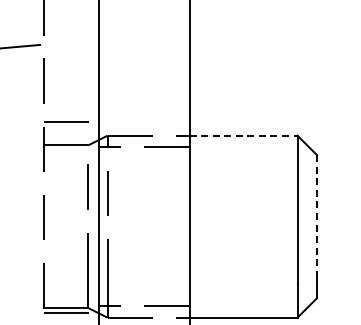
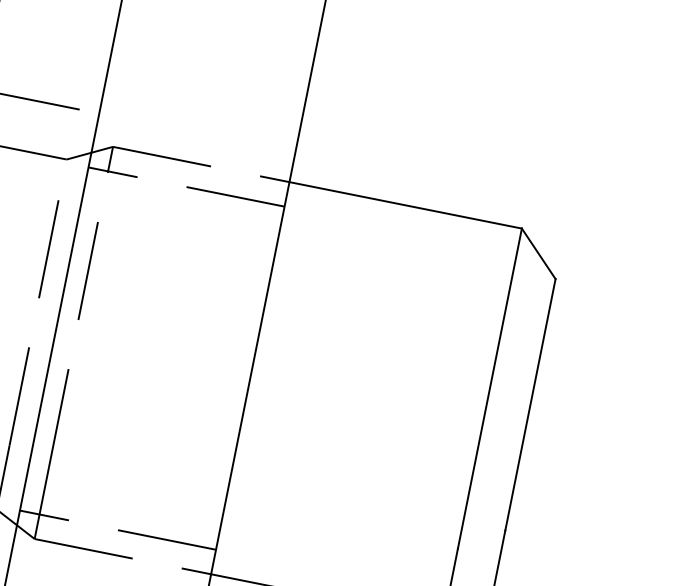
line: (243, 135) -> (405, 204), dashed -> solid
line: (317, 214) -> (531, 406), dashed -> solid

